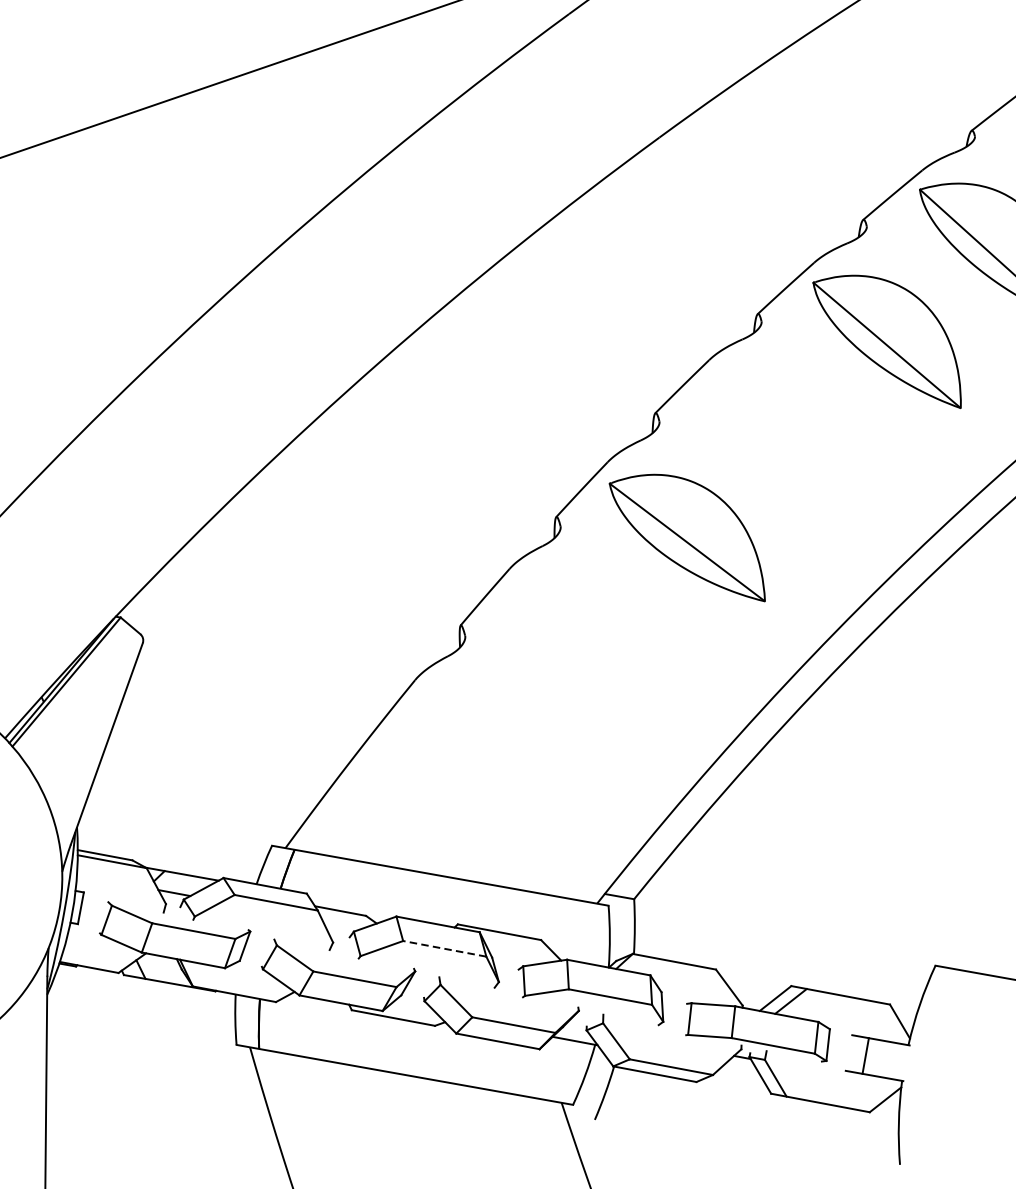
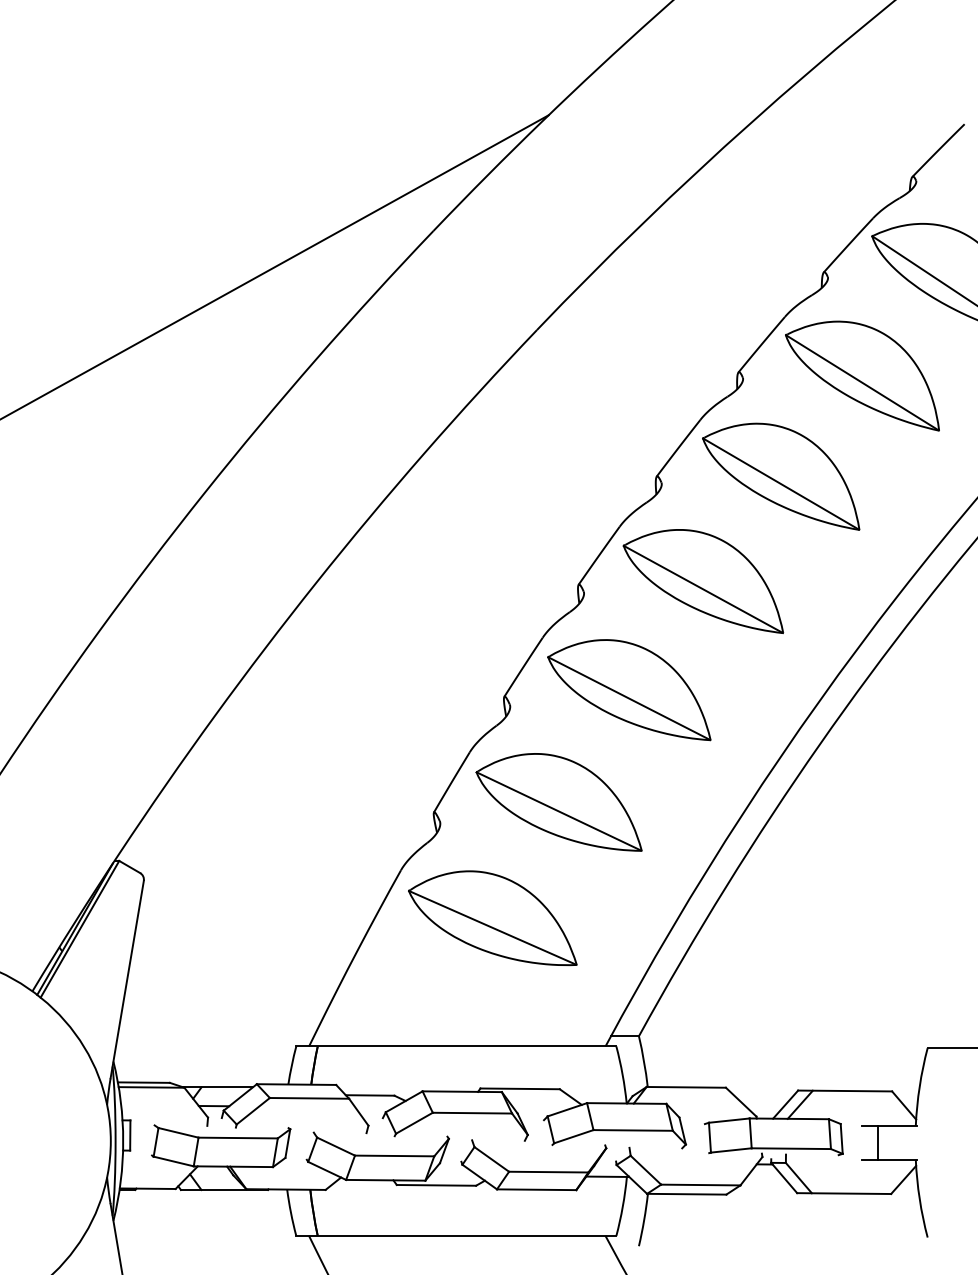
part: (787, 433) -> (703, 581), added
part: (593, 638) -> (558, 802), added
part: (502, 747) -> (492, 918), added
line: (444, 949) -> (472, 1113), dashed -> solid

